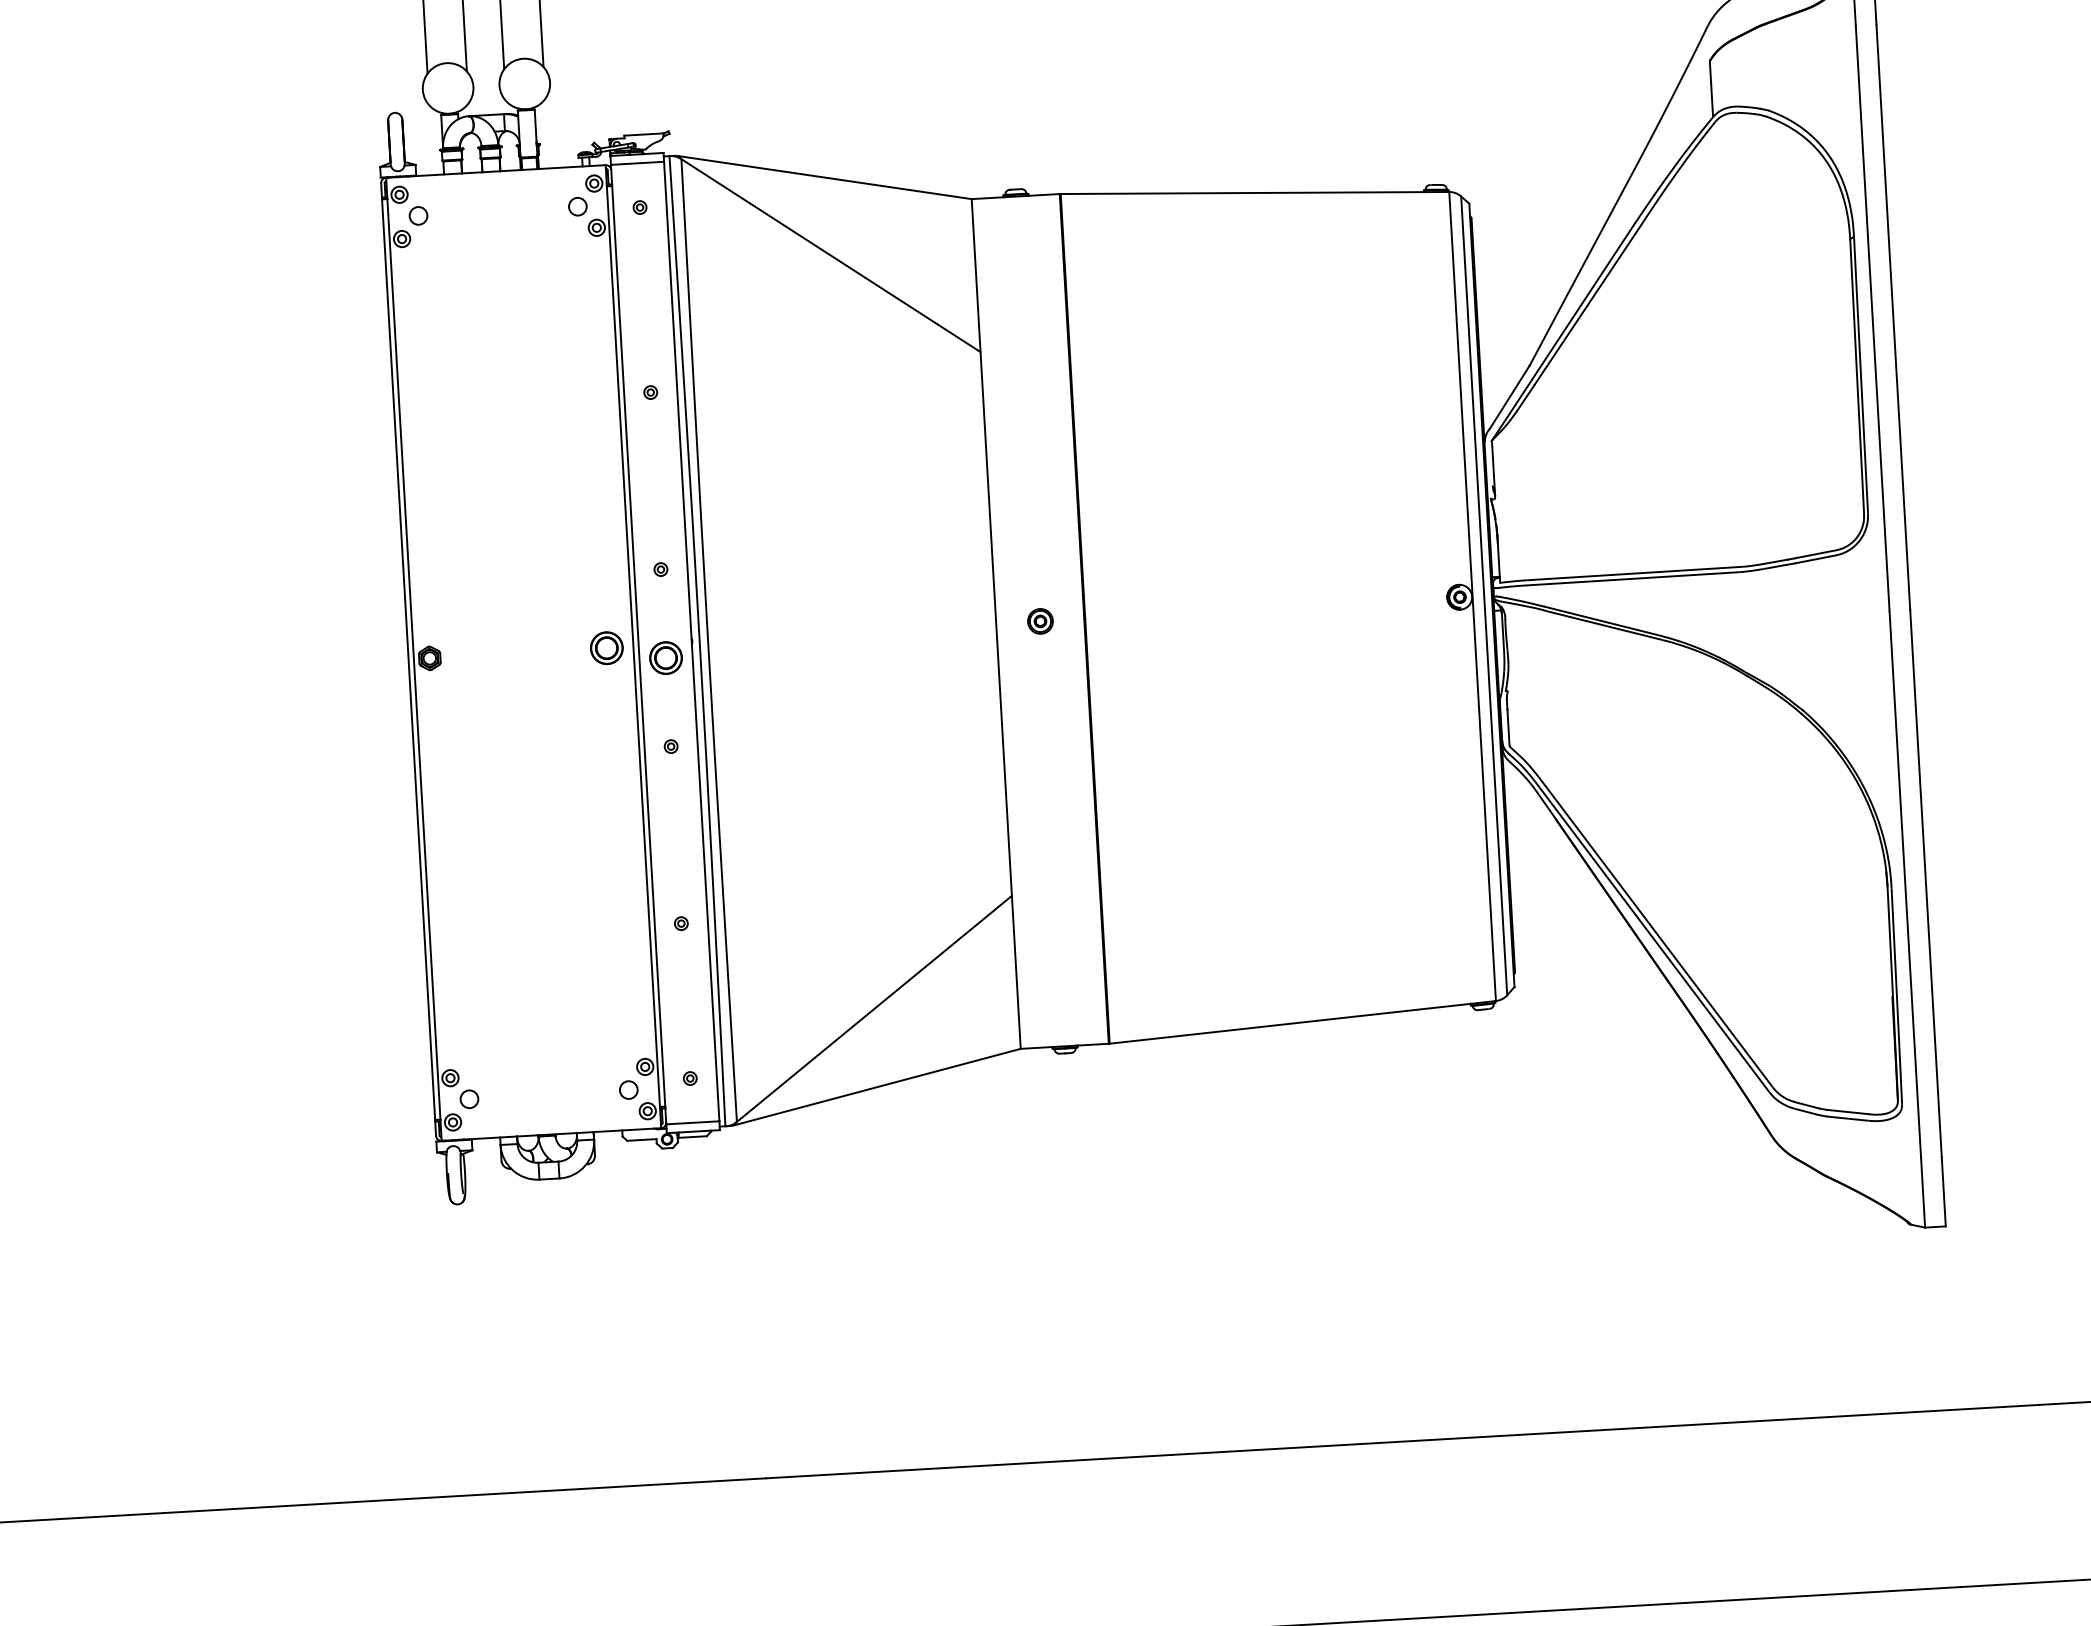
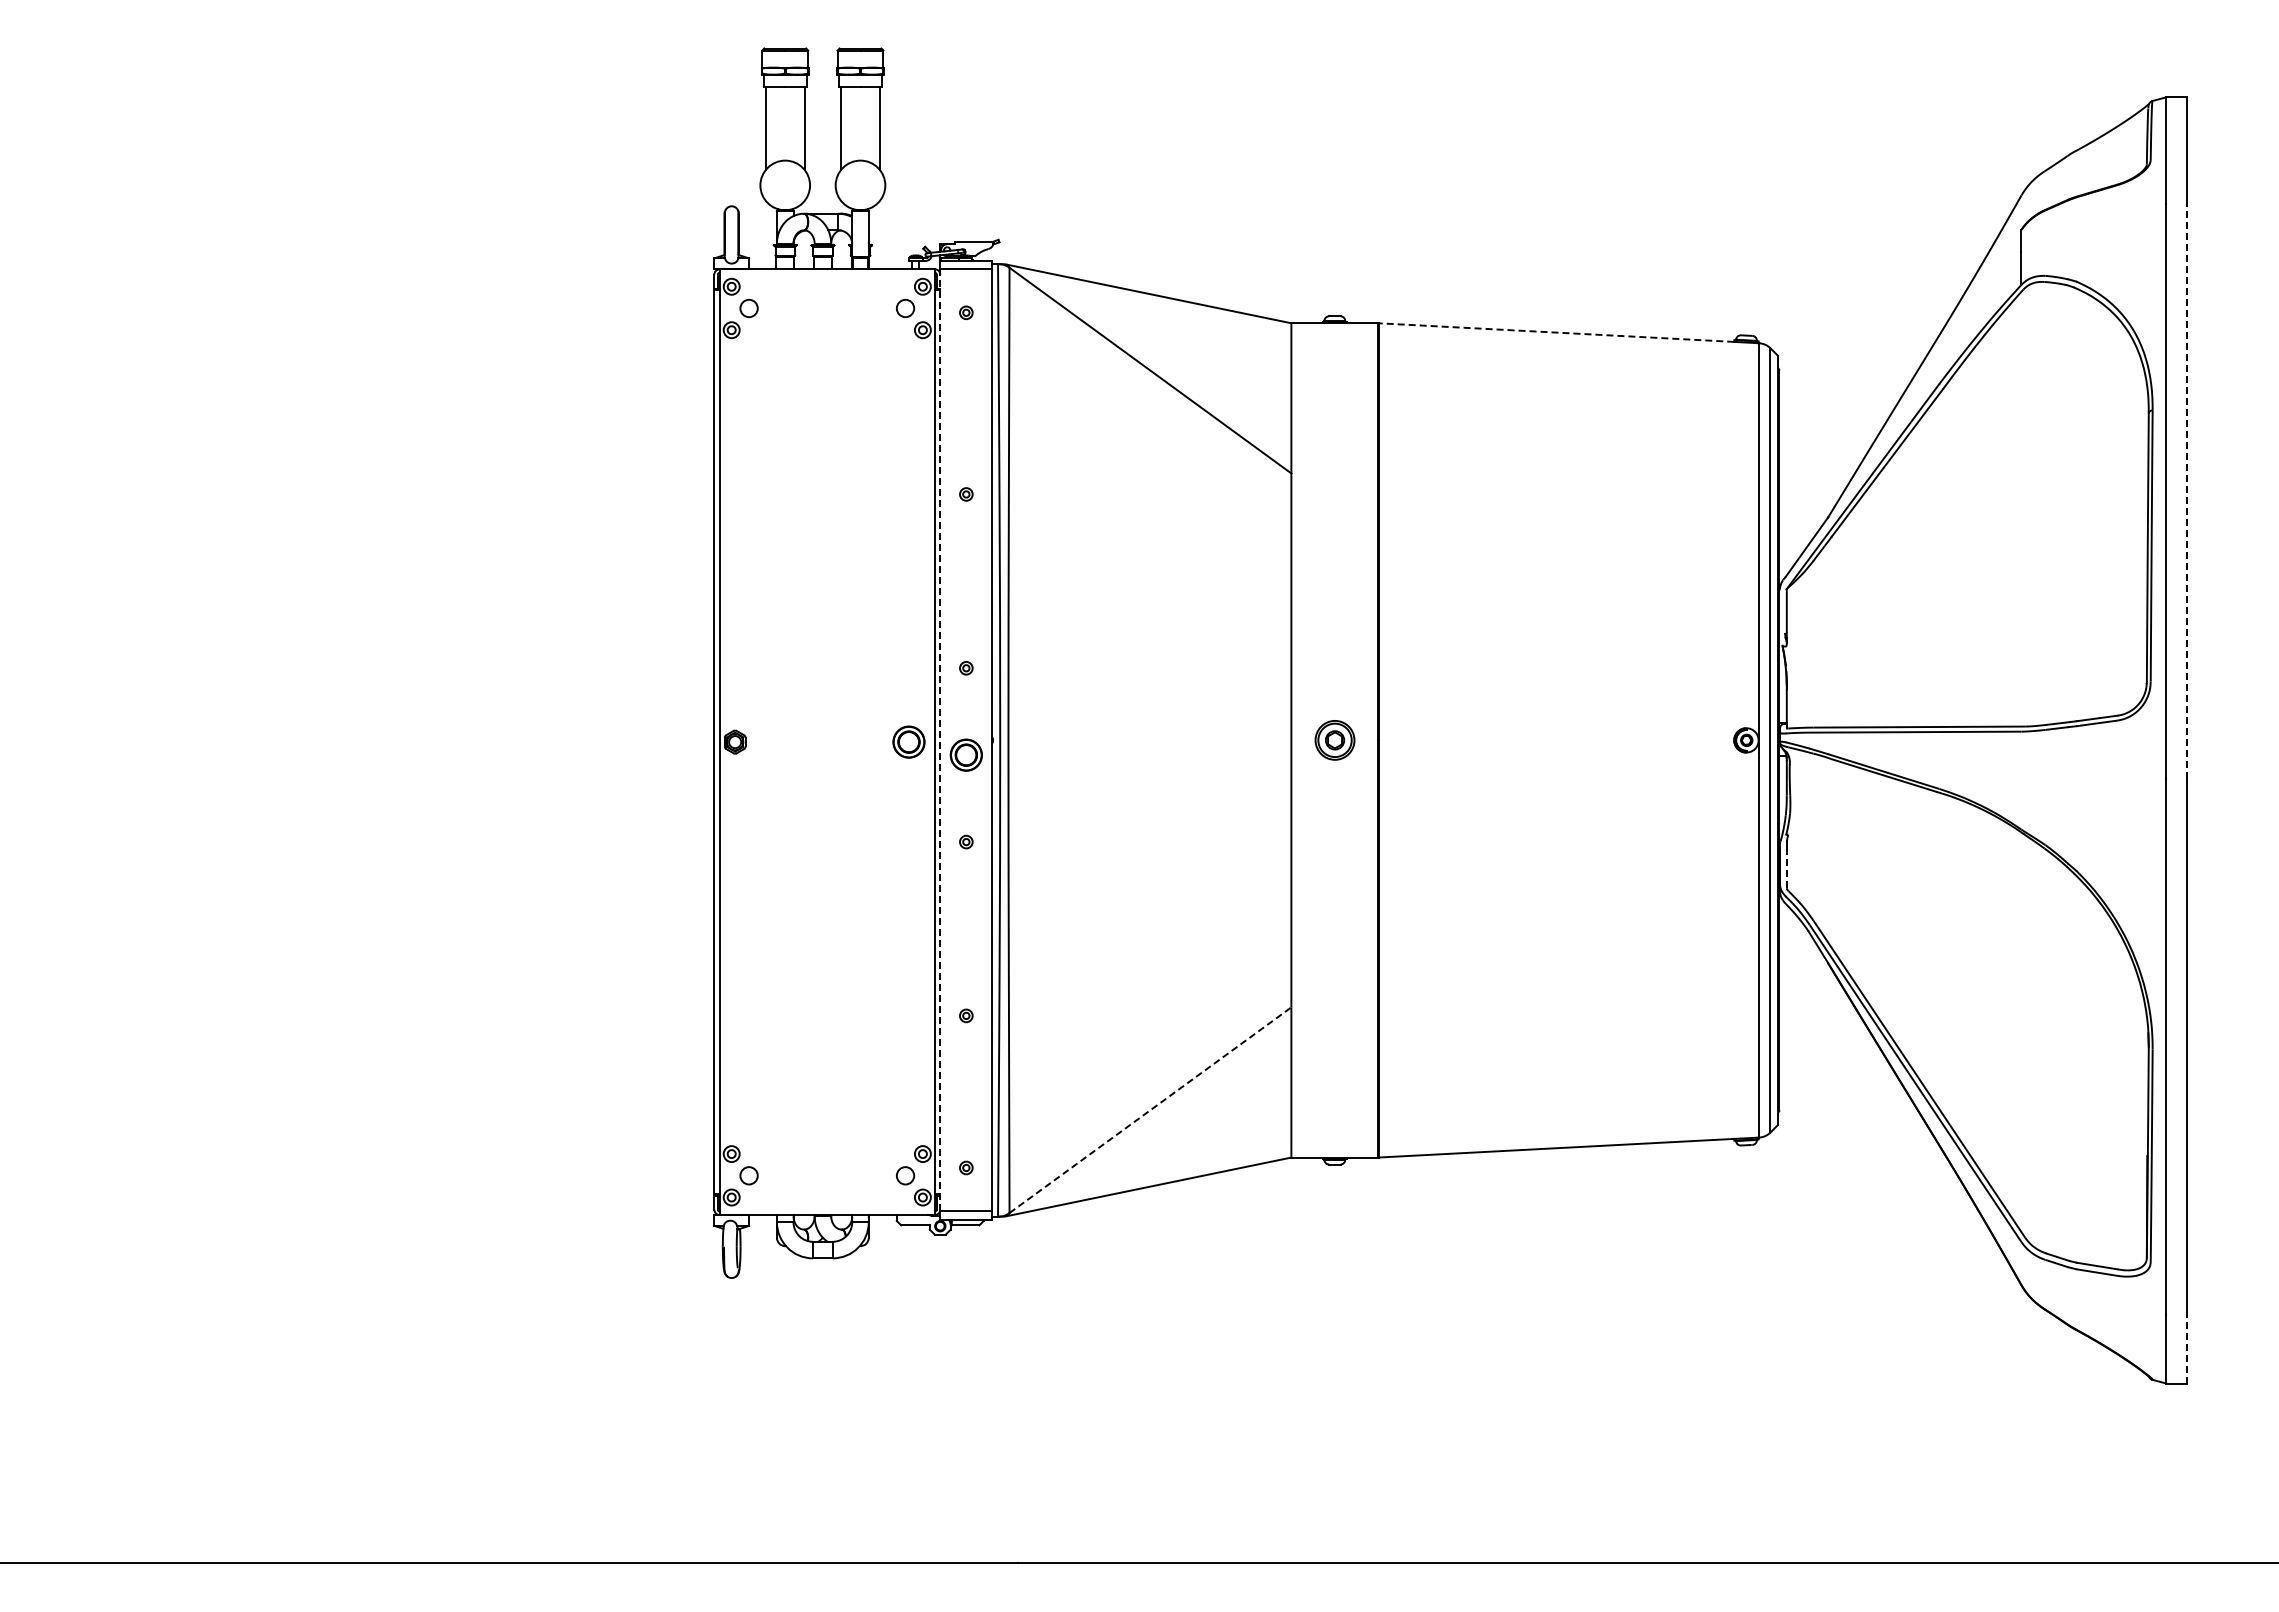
line: (1242, 192) -> (1556, 332), solid -> dashed
line: (1893, 317) -> (2186, 491), solid -> dashed
part: (1040, 621) -> (1334, 740), size x1.6
line: (638, 643) -> (940, 739), solid -> dashed
line: (1508, 726) -> (1786, 869), solid -> dashed
line: (874, 1008) -> (1150, 1109), solid -> dashed
line: (1943, 1190) -> (2186, 1348), solid -> dashed

